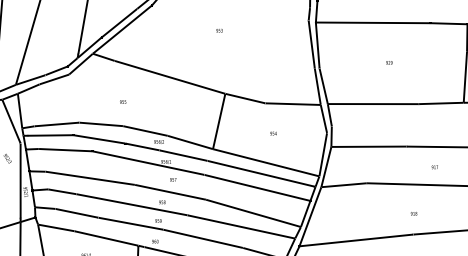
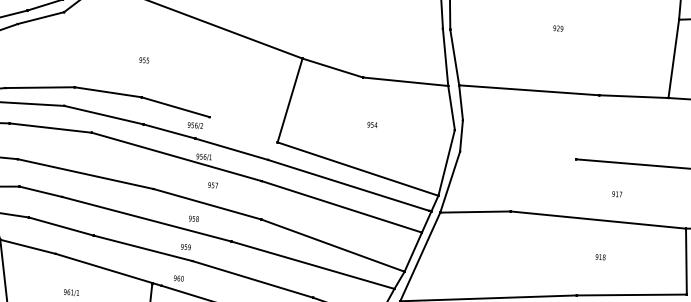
line: (189, 142) -> (242, 129), removed
line: (368, 146) -> (517, 155), removed
text: (413, 213) -> (599, 256), moved

